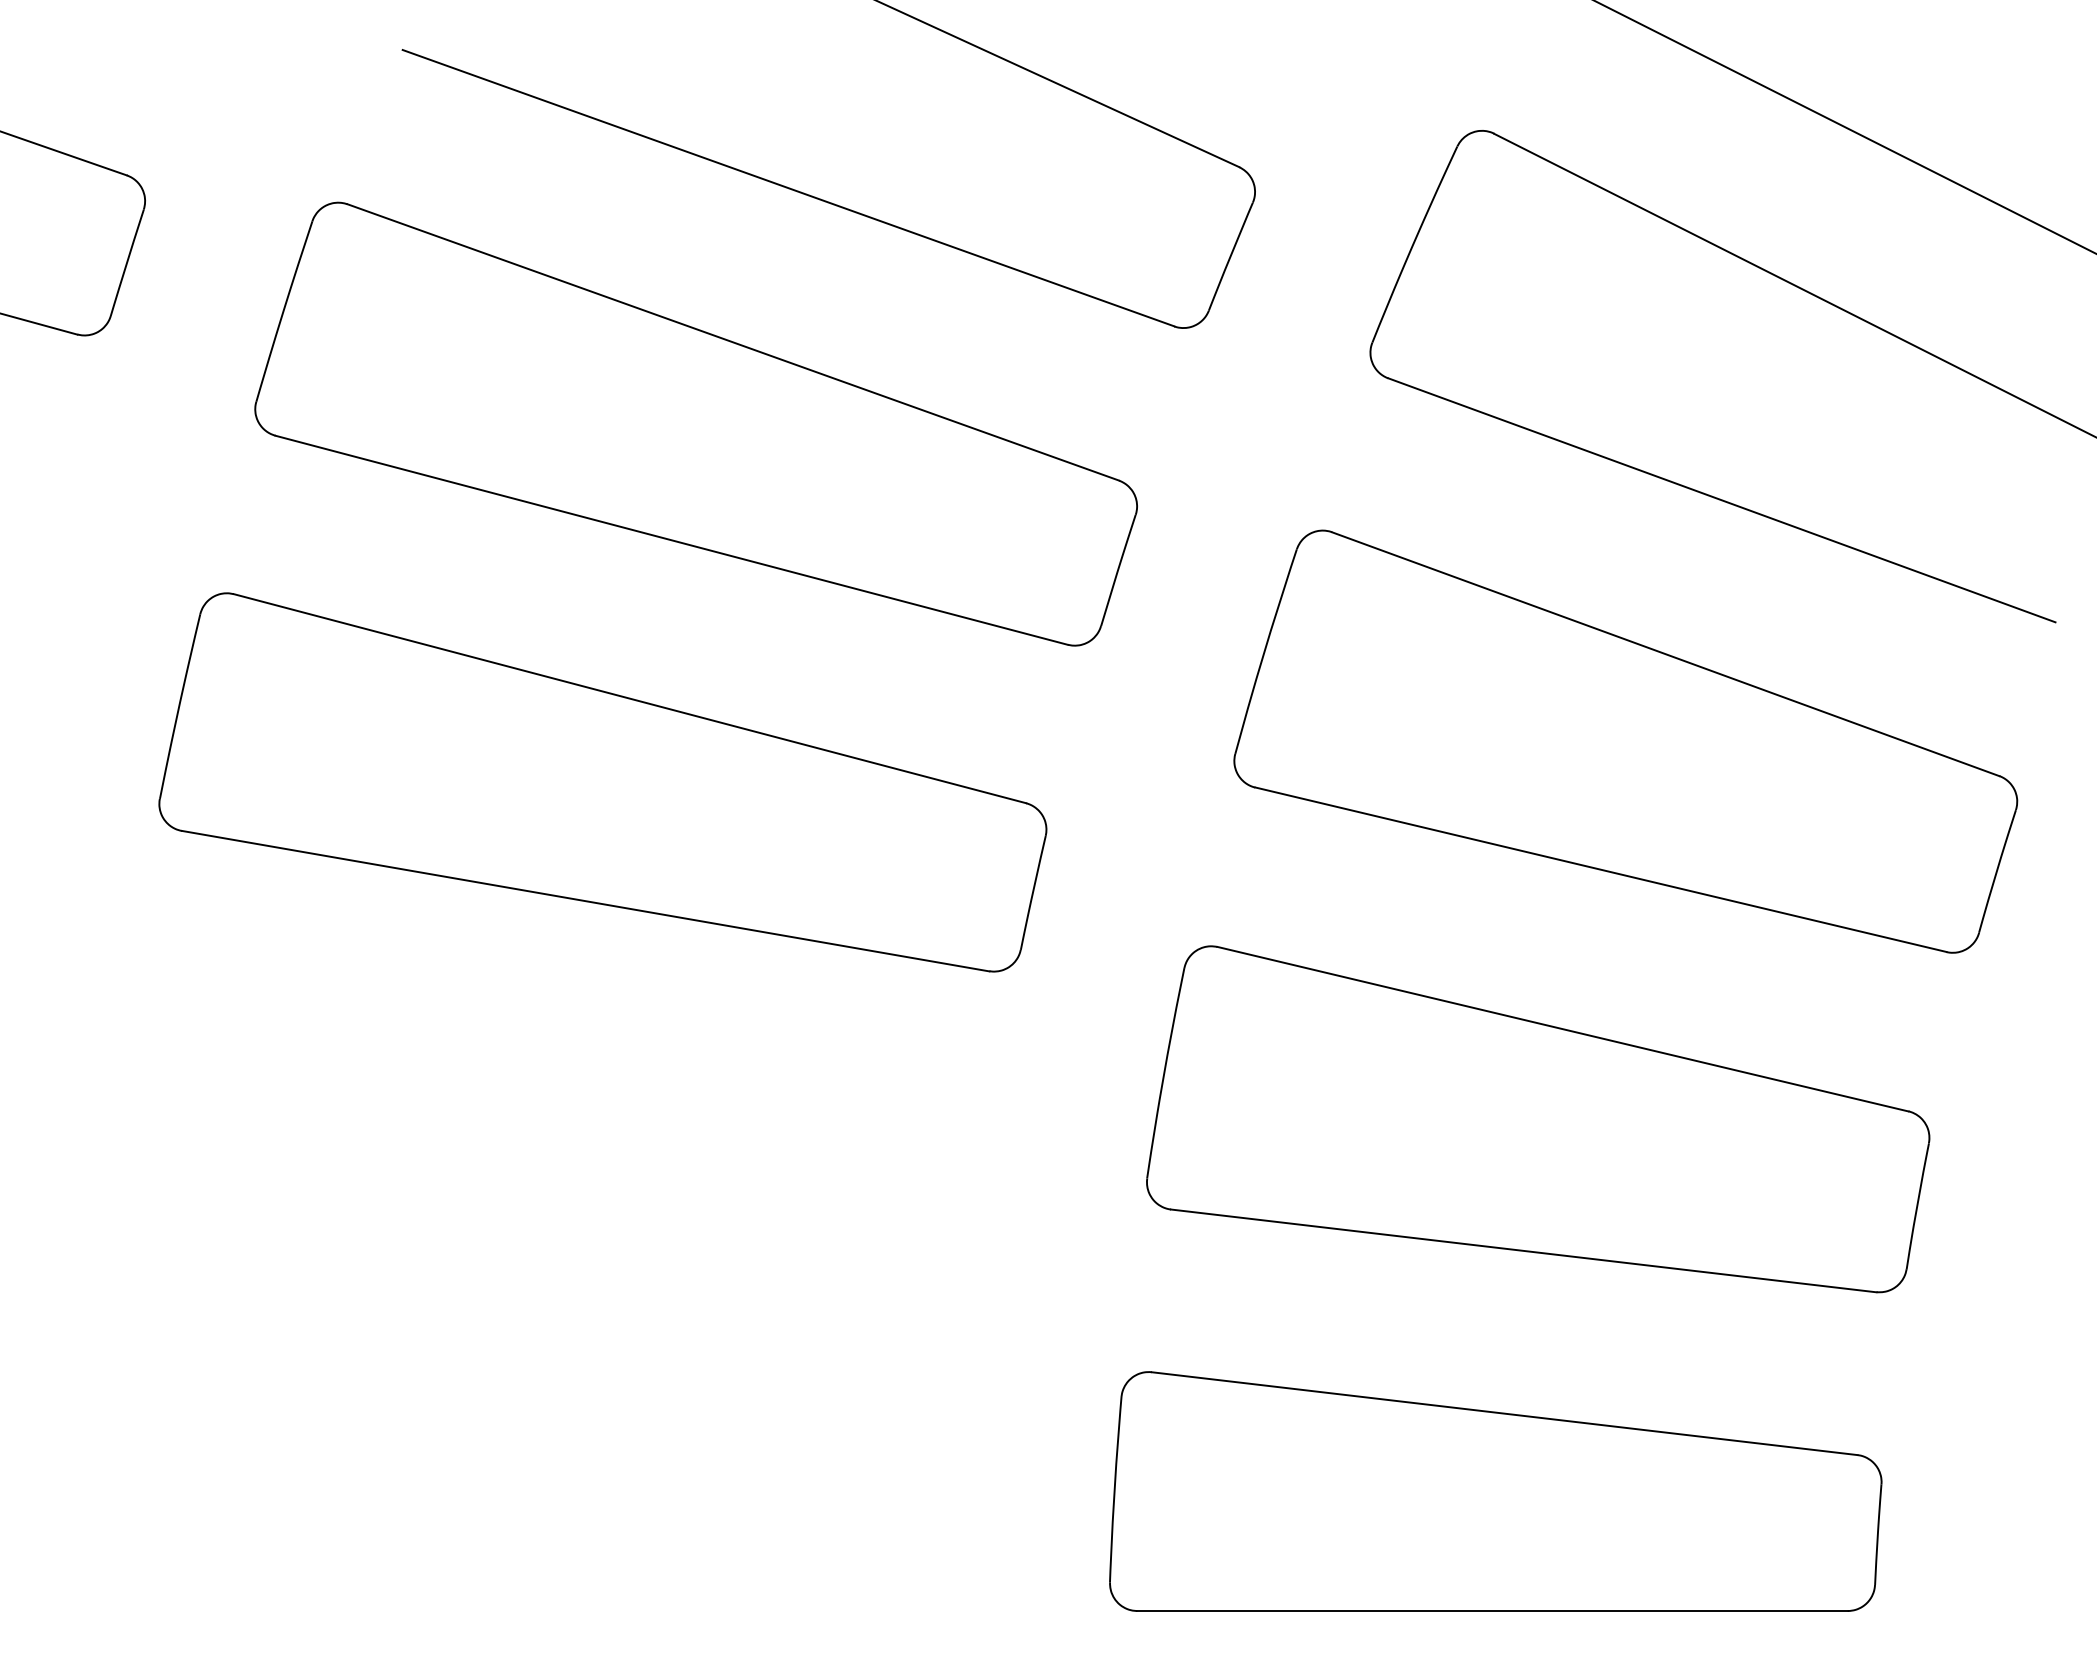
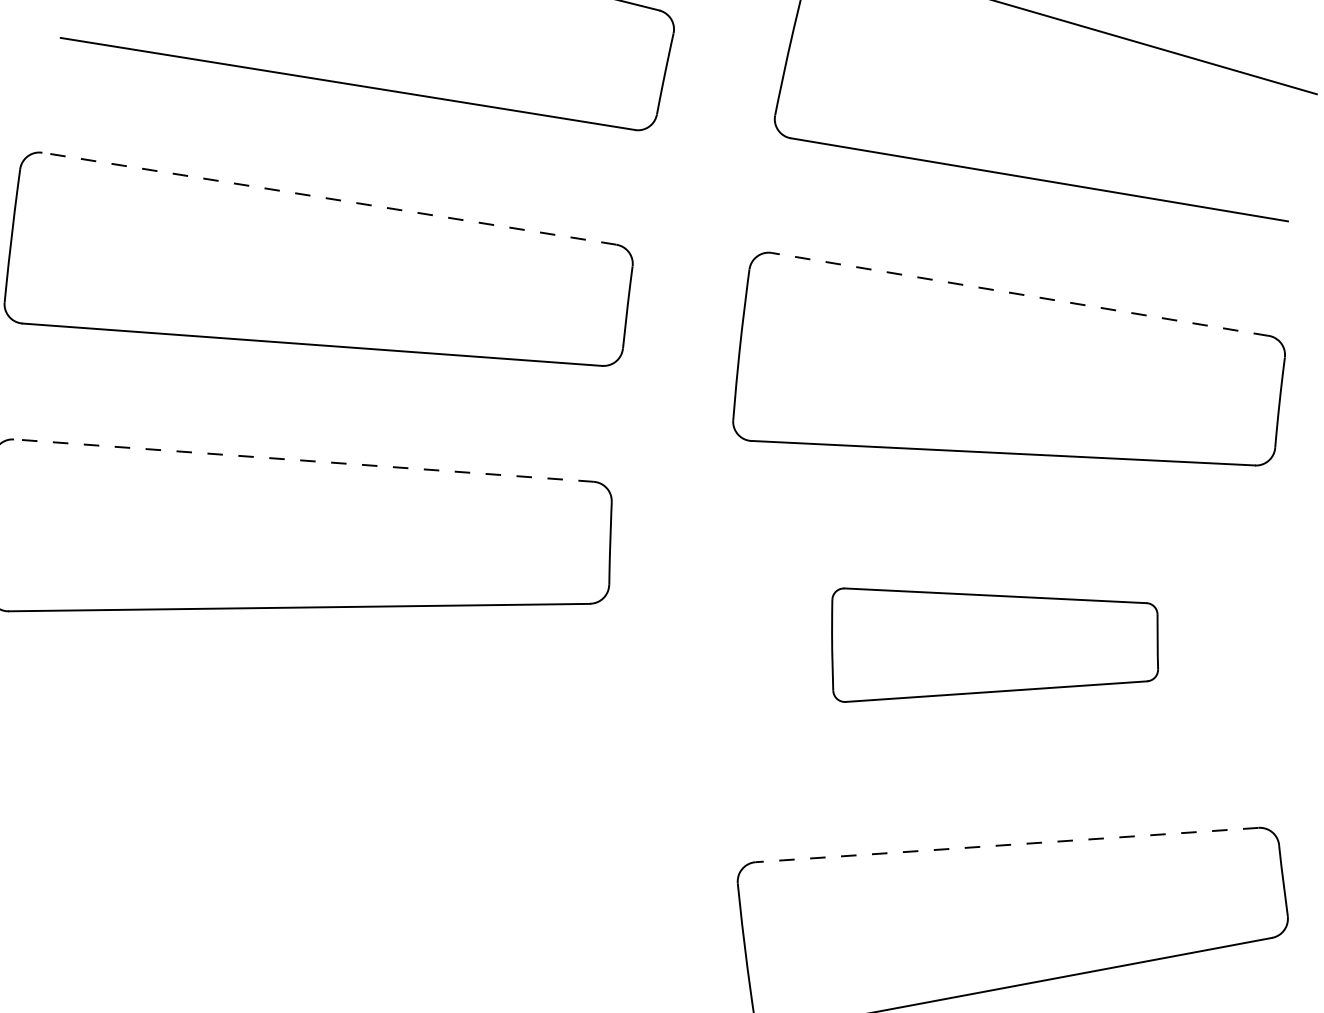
line: (733, 342) -> (329, 198), solid -> dashed
line: (1665, 654) -> (1020, 294), solid -> dashed
line: (630, 698) -> (304, 460), solid -> dashed
part: (1538, 1119) -> (992, 635), size x0.6
line: (1504, 1413) -> (1007, 844), solid -> dashed

